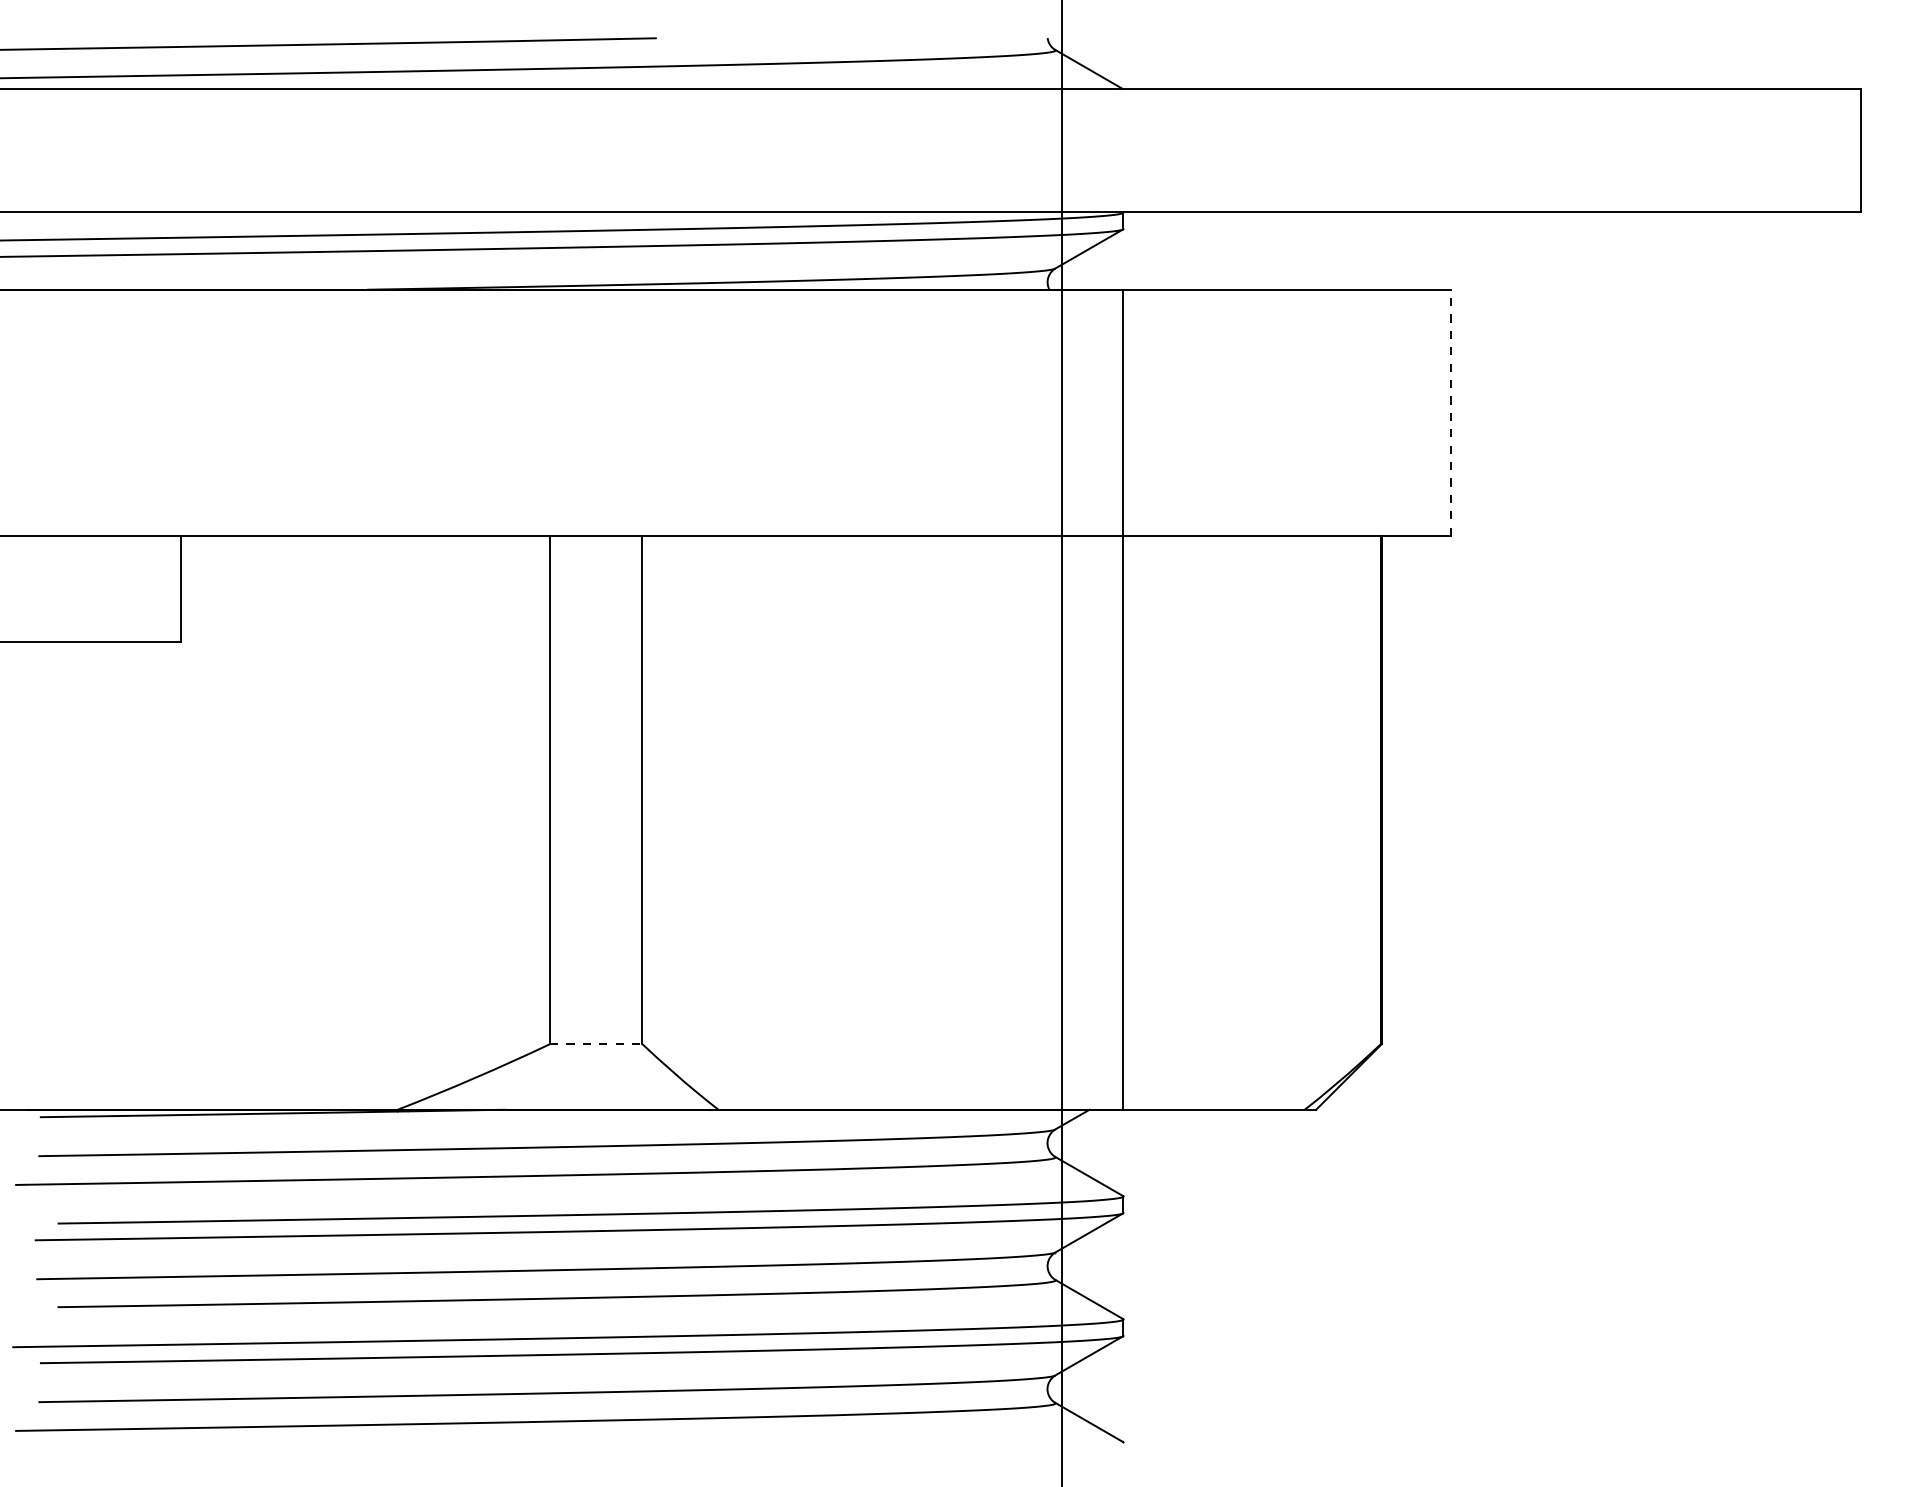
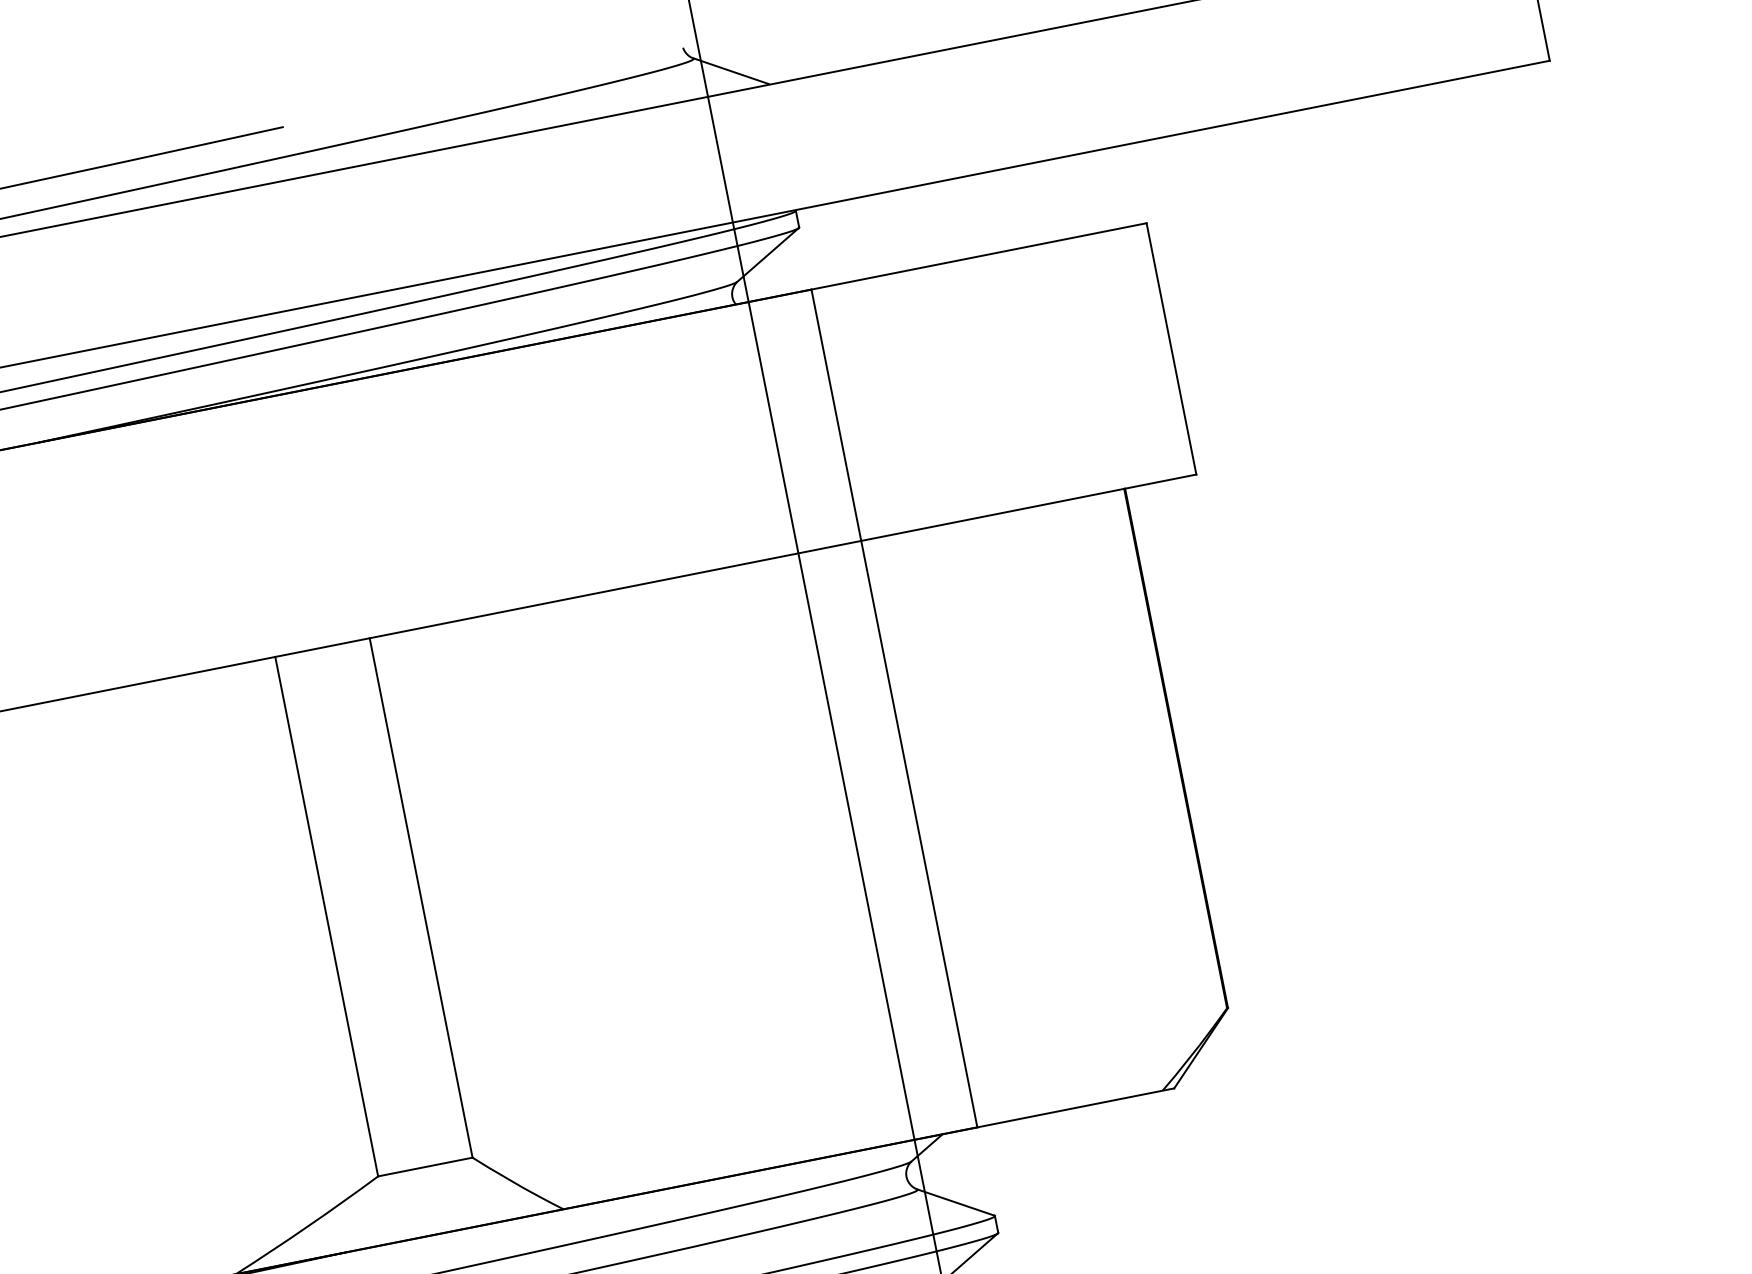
line: (1451, 412) -> (1171, 348), dashed -> solid
line: (596, 1044) -> (425, 1167), dashed -> solid

